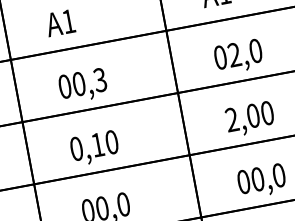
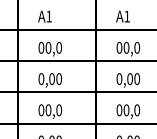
text: (234, 54) -> (126, 47), 02,0 -> 00,0
text: (98, 79) -> (58, 47), 00,3 -> 00,0
text: (232, 120) -> (119, 79), 2,00 -> 0,00
text: (96, 145) -> (51, 79), 0,10 -> 0,00

